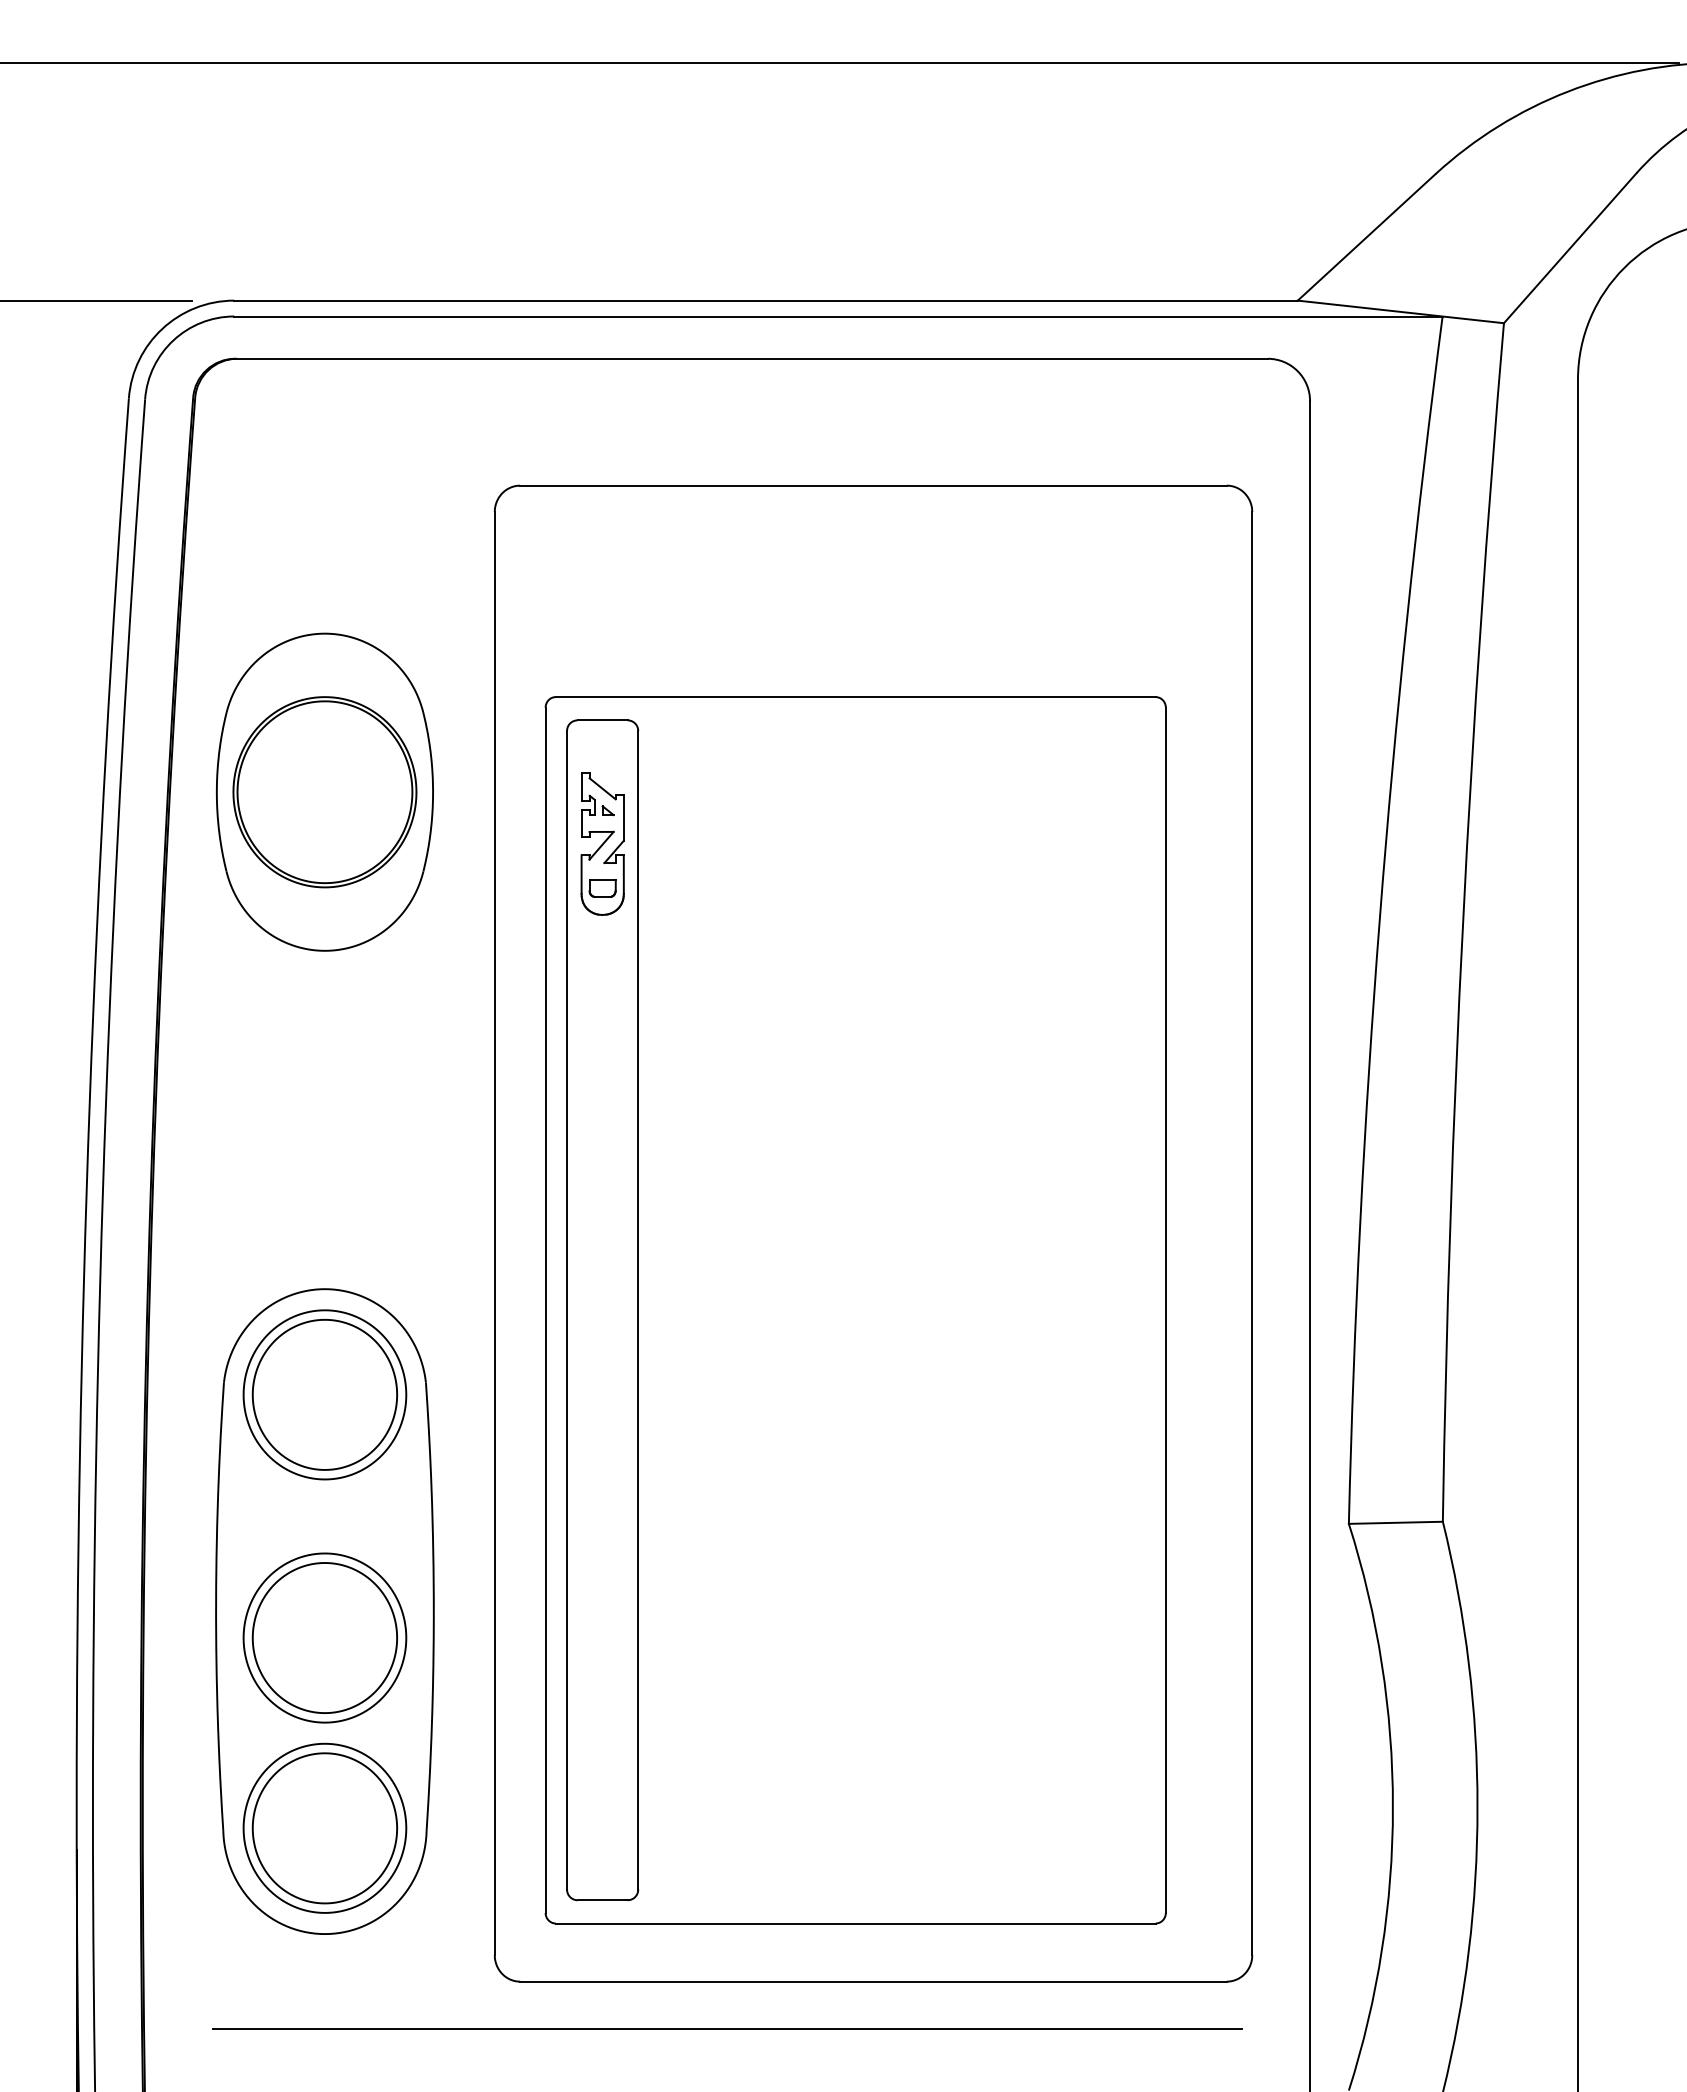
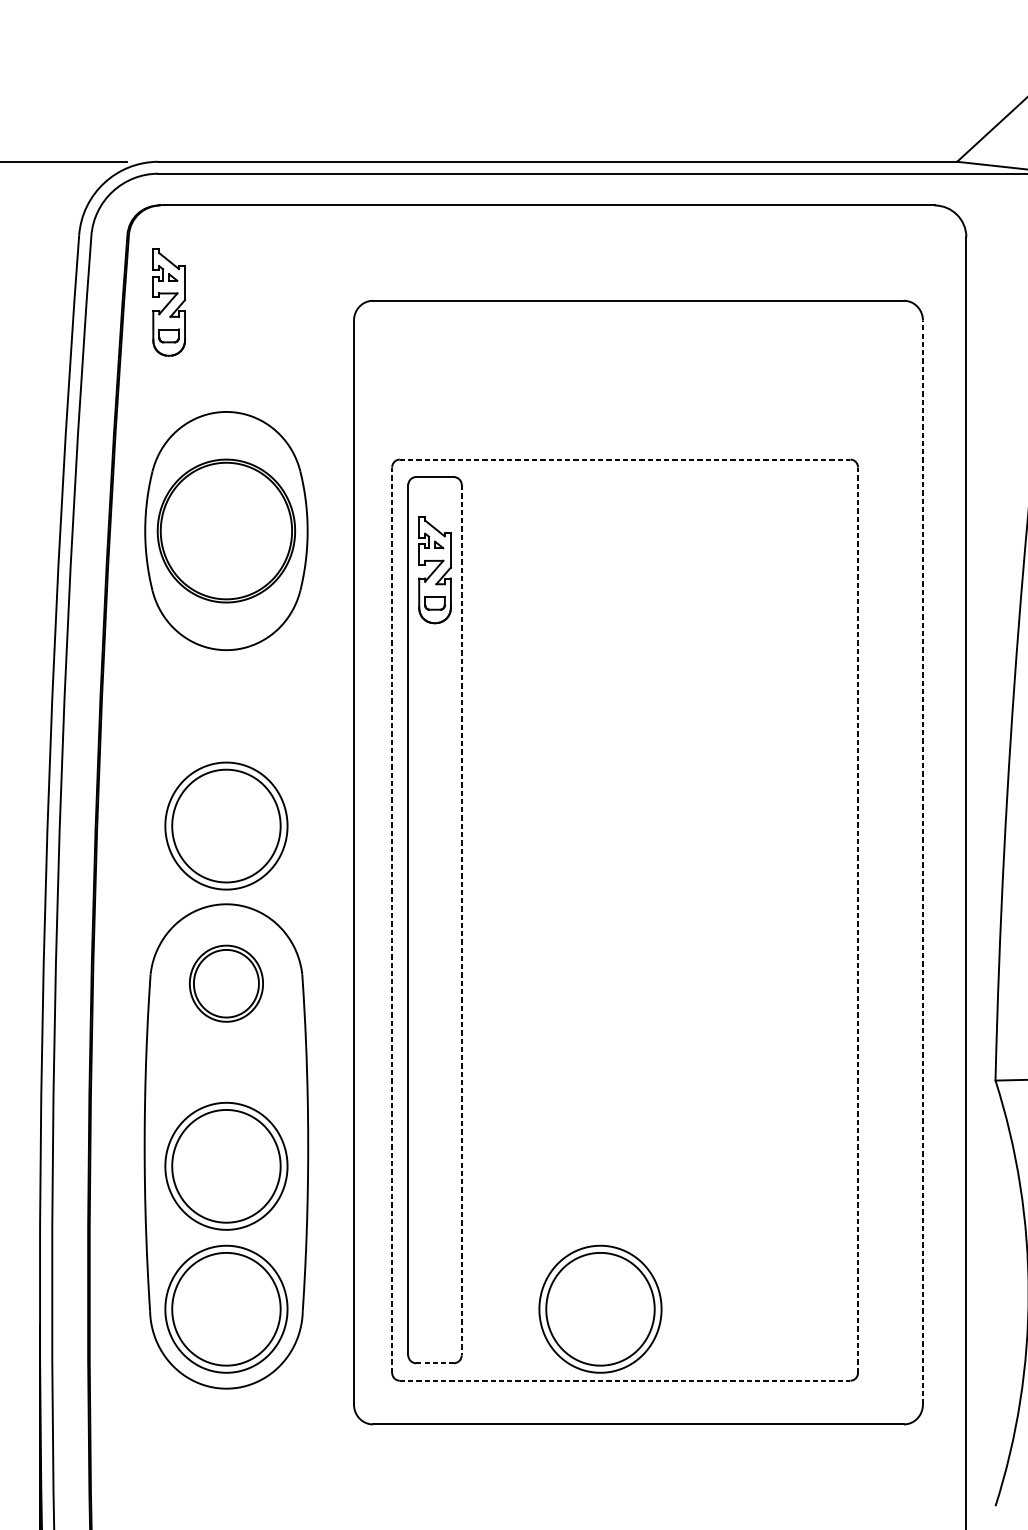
part: (248, 487) -> (169, 302), added
line: (855, 697) -> (624, 459), solid -> dashed
part: (324, 1184) -> (226, 825), added
line: (1252, 1233) -> (923, 862), solid -> dashed
line: (545, 1310) -> (392, 920), solid -> dashed
line: (638, 1310) -> (461, 920), solid -> dashed
line: (1165, 1310) -> (857, 920), solid -> dashed
part: (324, 1394) -> (226, 983), size x0.6
part: (822, 1827) -> (600, 1308), added
line: (603, 1900) -> (435, 1363), solid -> dashed
line: (855, 1923) -> (624, 1380), solid -> dashed
line: (727, 2029) -> (528, 1460), removed

